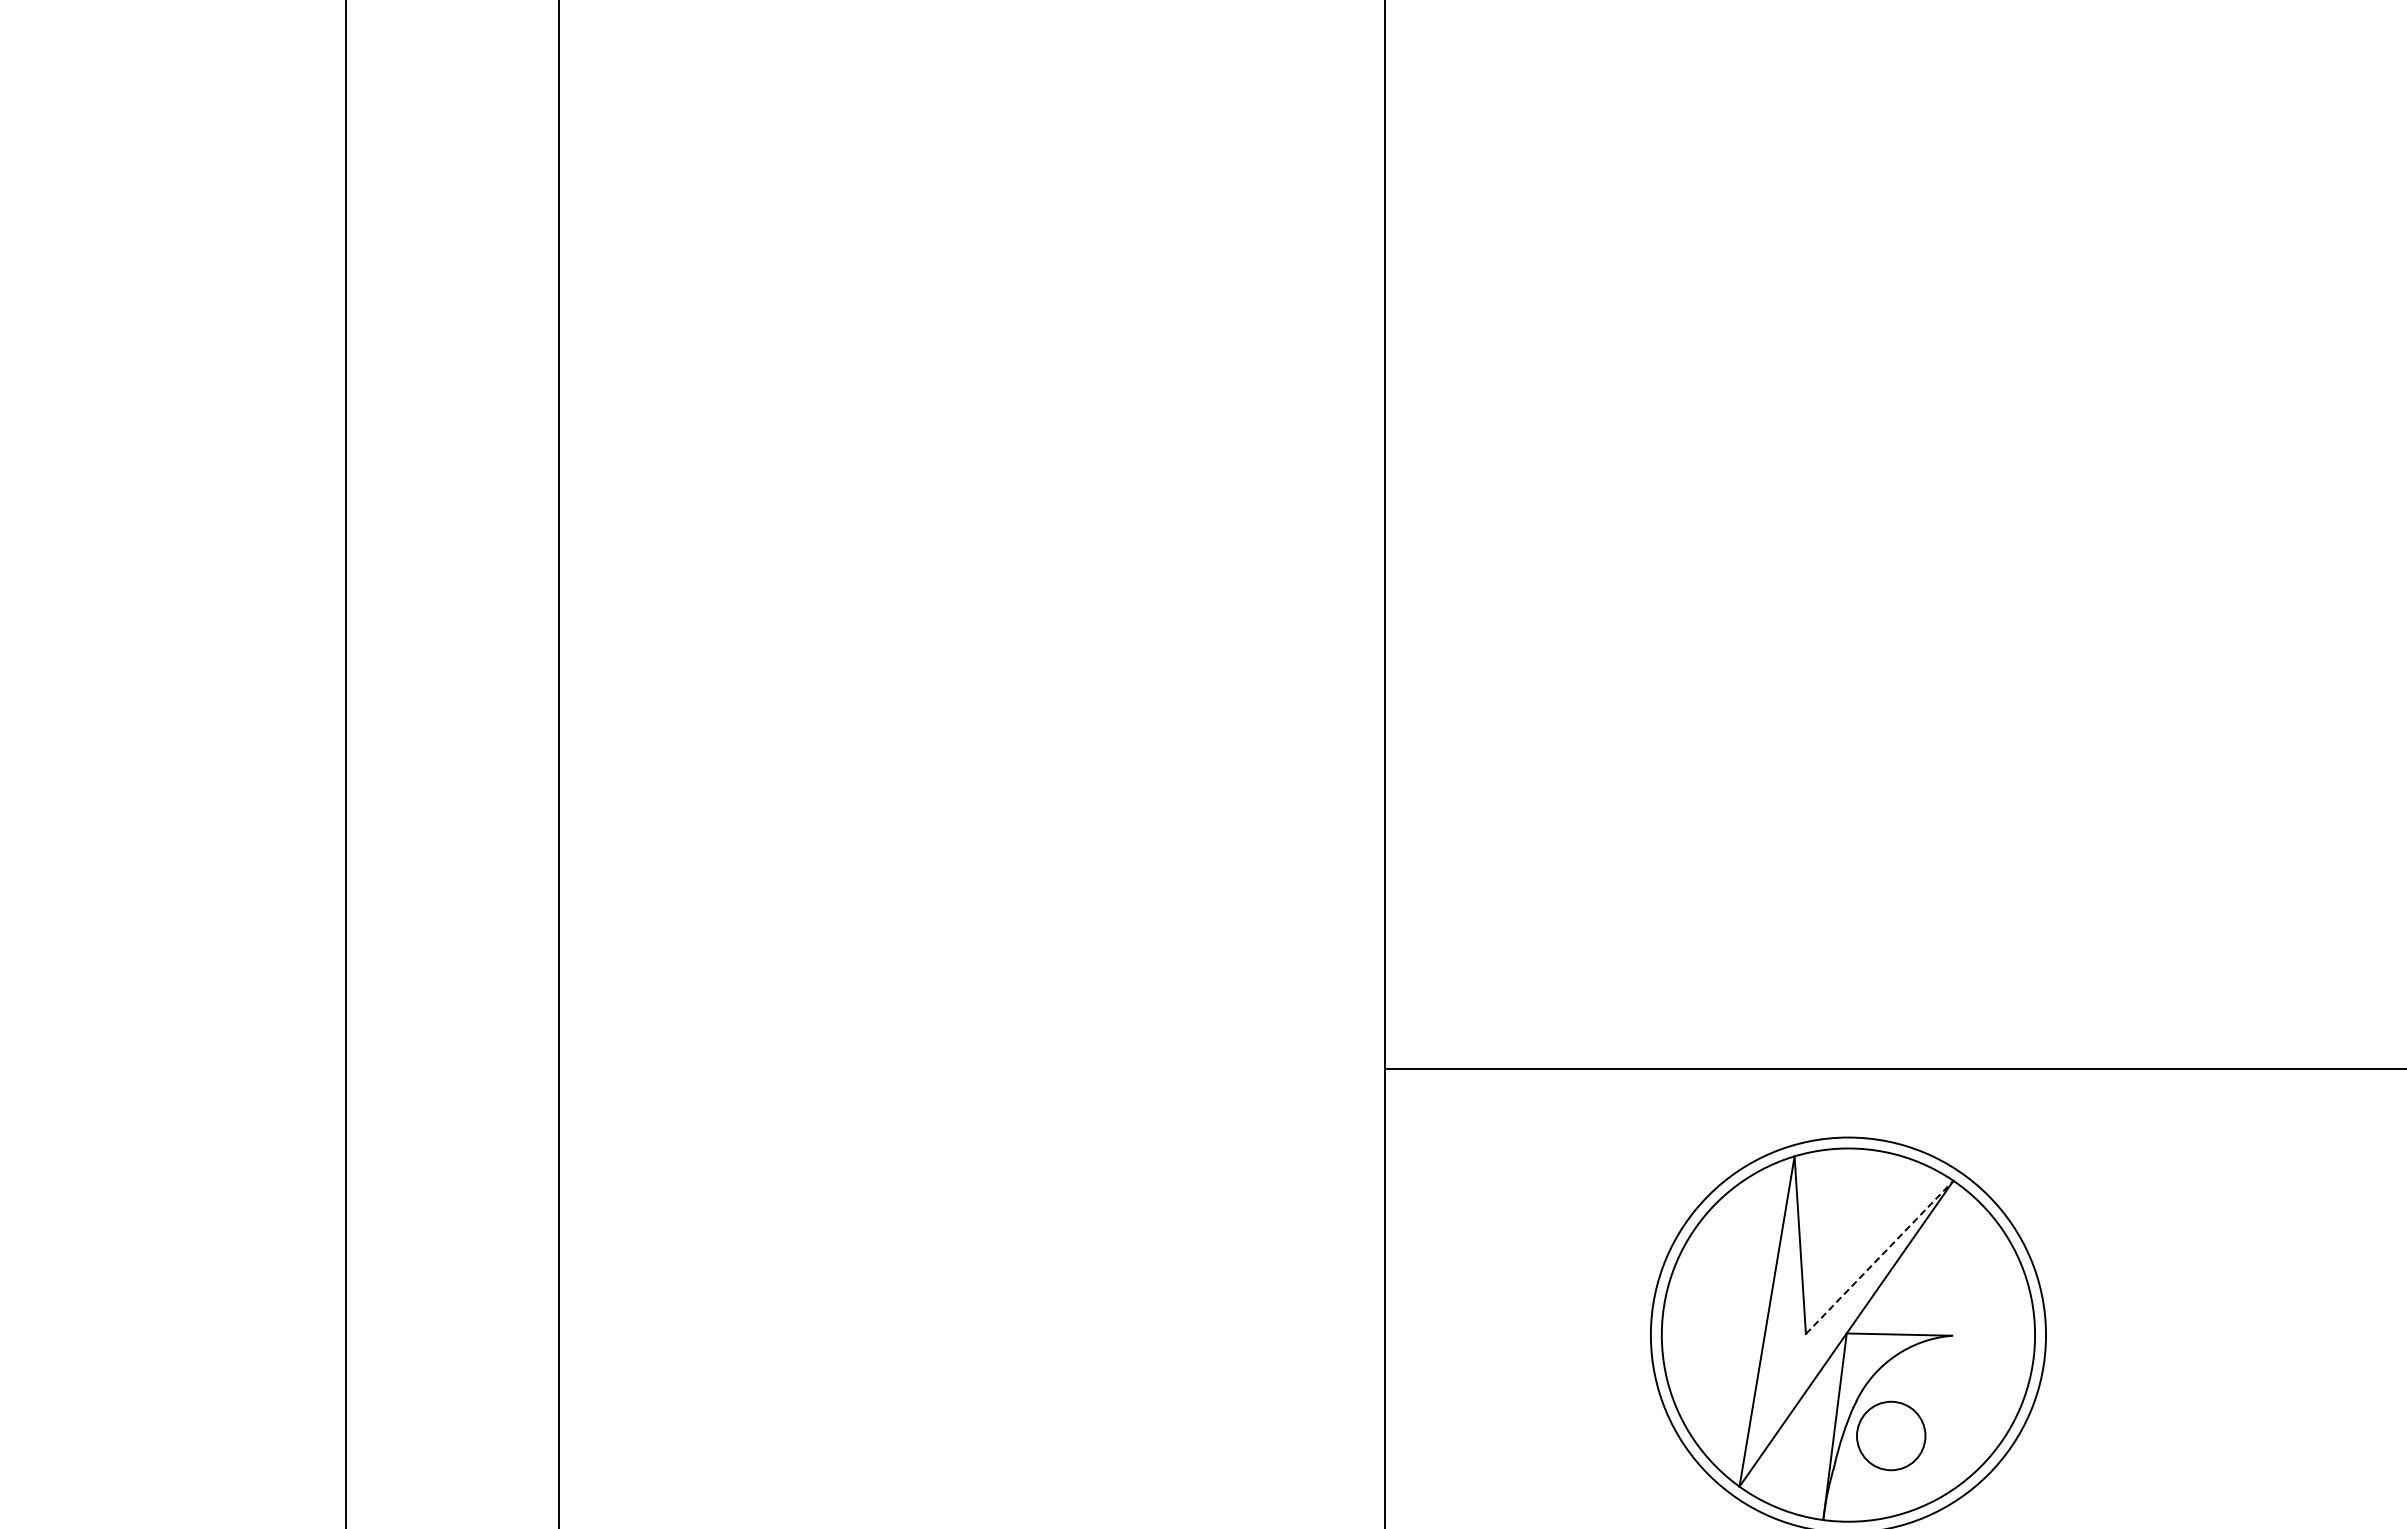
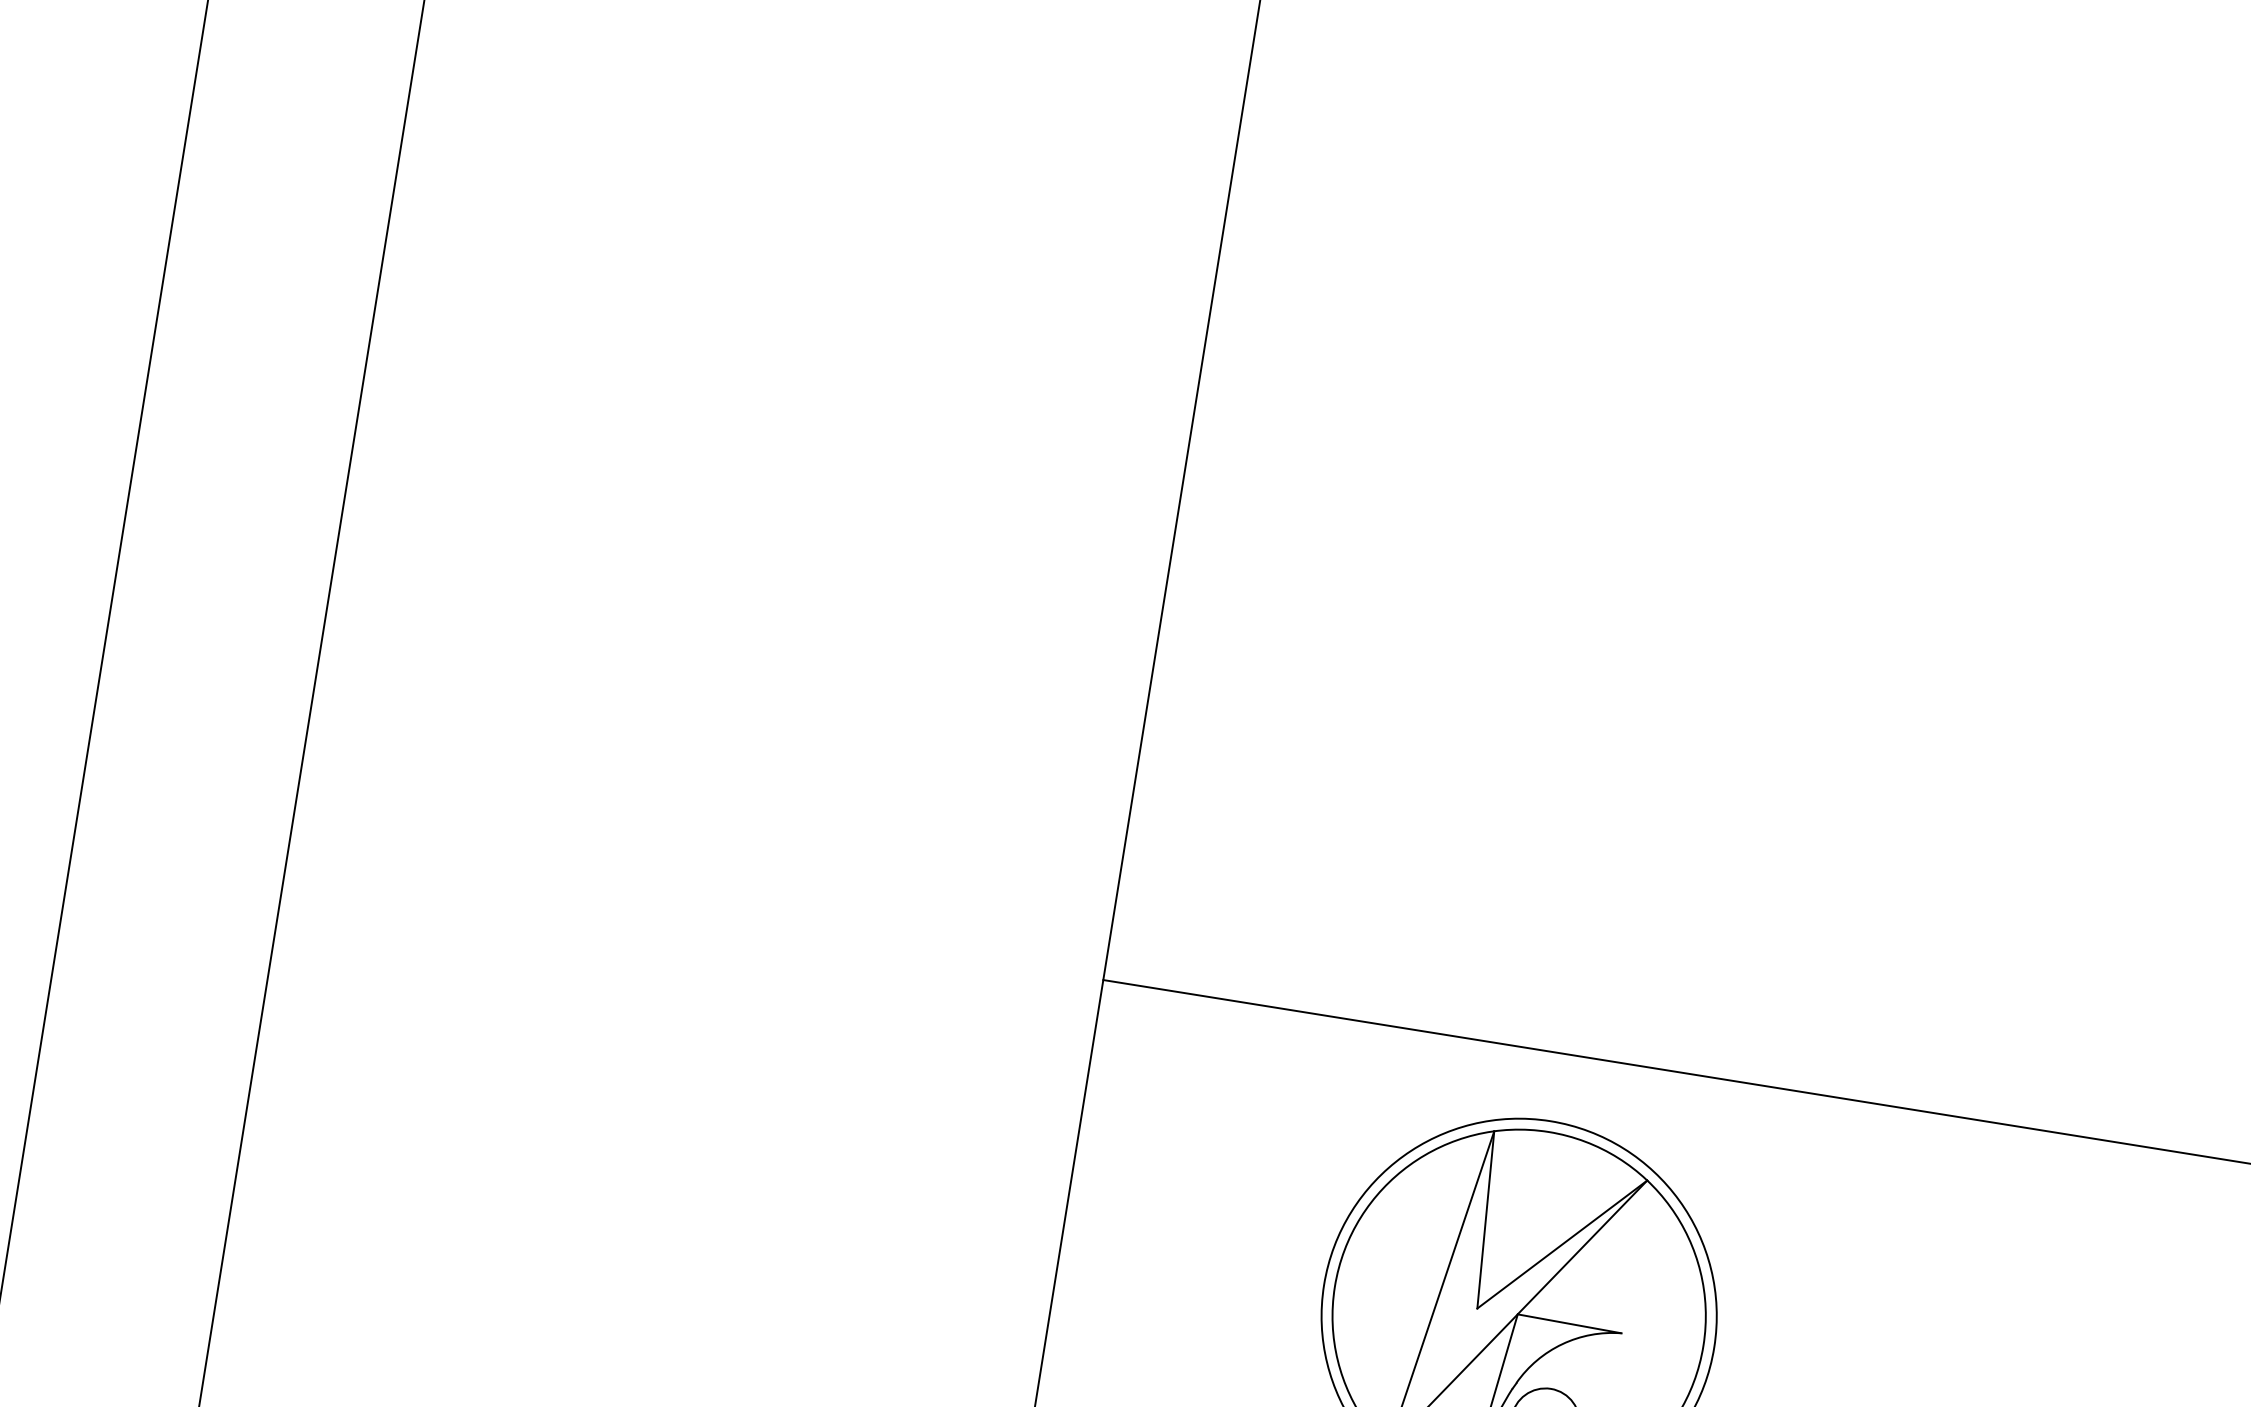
line: (1880, 1257) -> (1563, 1244), dashed -> solid

